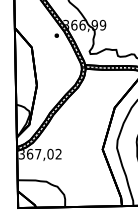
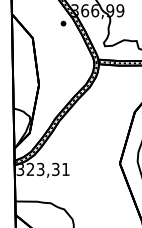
text: (43, 153) -> (47, 168), 367,02 -> 323,31

